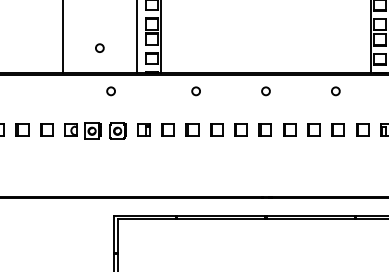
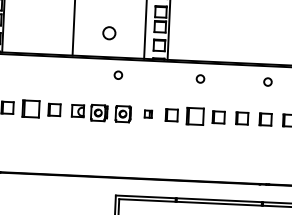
circle: (99, 47) -> (109, 32), size x1.6
part: (22, 129) -> (31, 108), size x1.4
part: (143, 129) -> (148, 113), size x0.6
part: (192, 129) -> (195, 115), size x1.4

